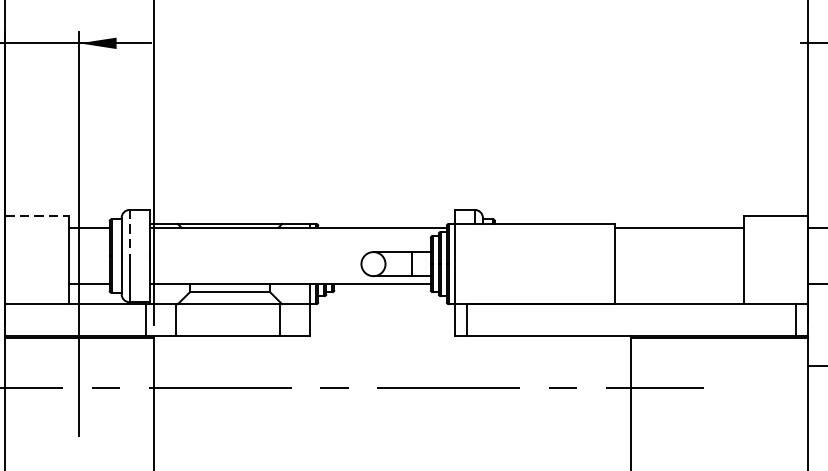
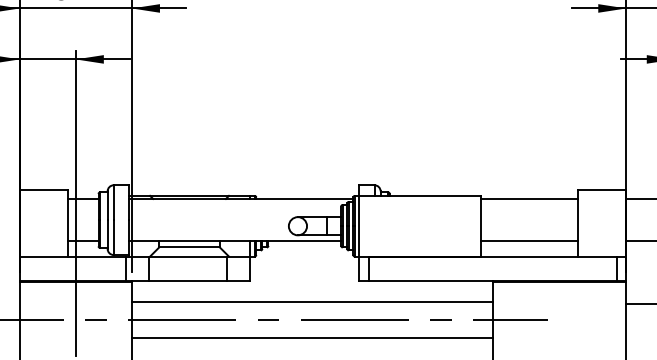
line: (38, 215) -> (44, 189), dashed -> solid
line: (129, 234) -> (113, 203), dashed -> solid
line: (678, 284) -> (528, 241), added
line: (391, 363) -> (311, 301), added
line: (391, 412) -> (311, 338), added

